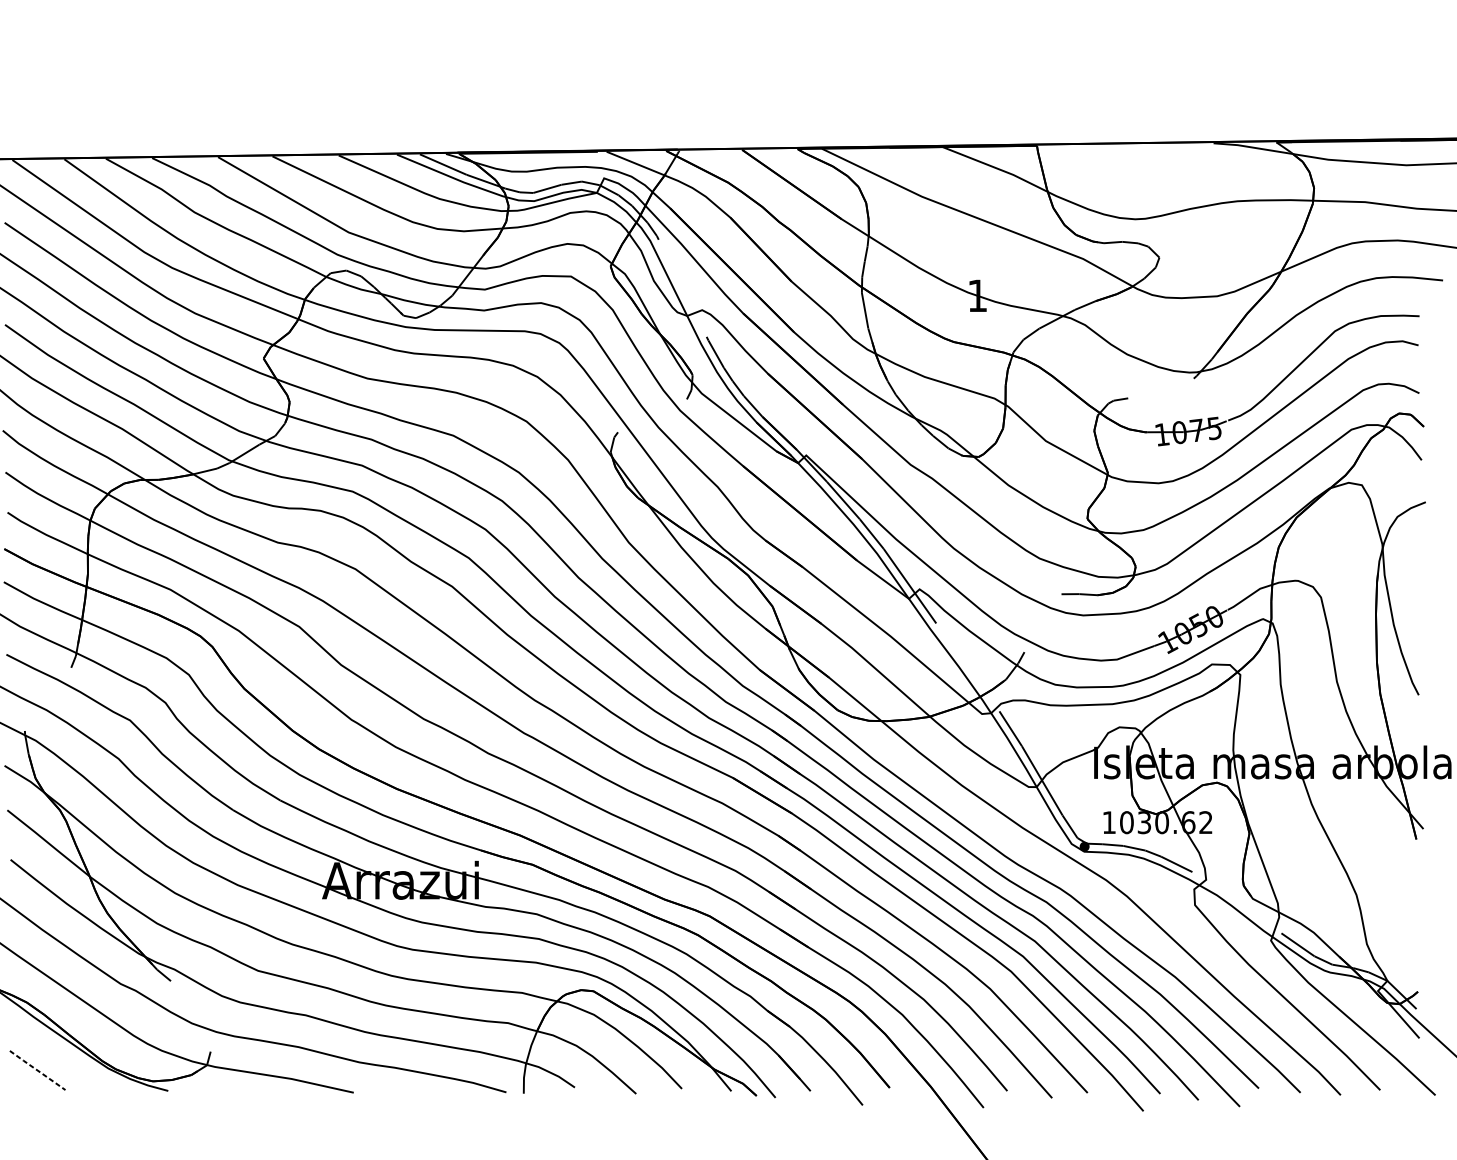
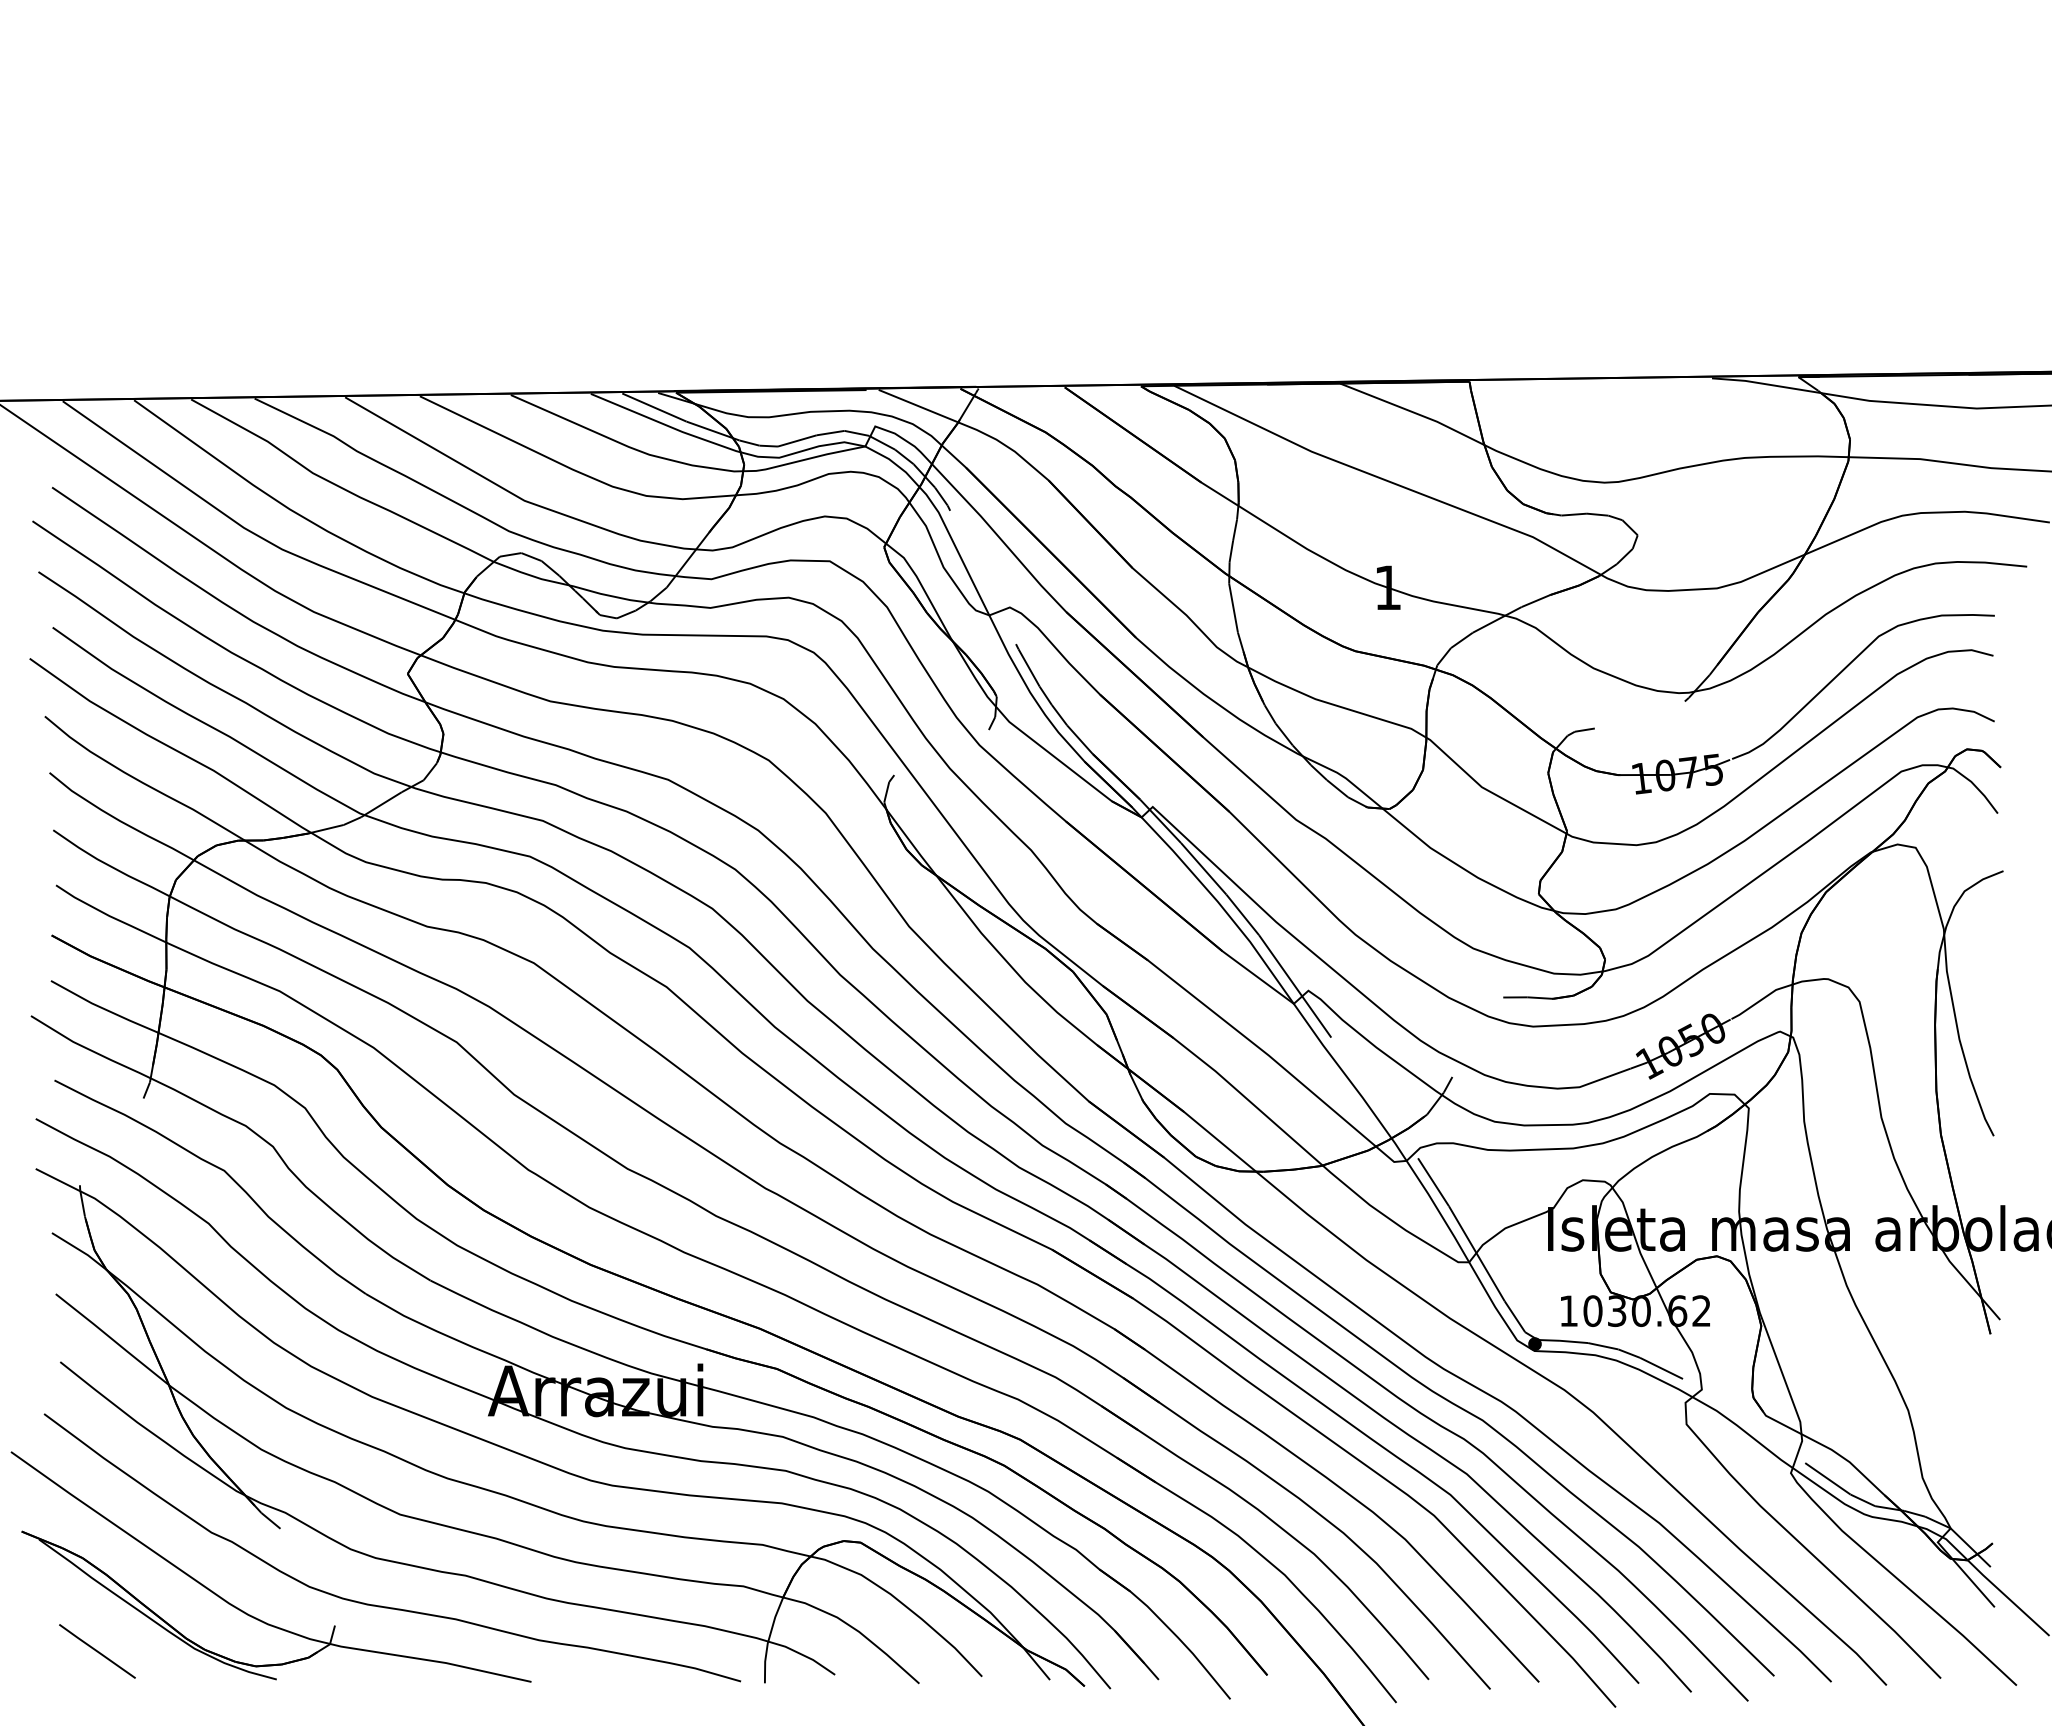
line: (37, 1070) -> (97, 1651), dashed -> solid

